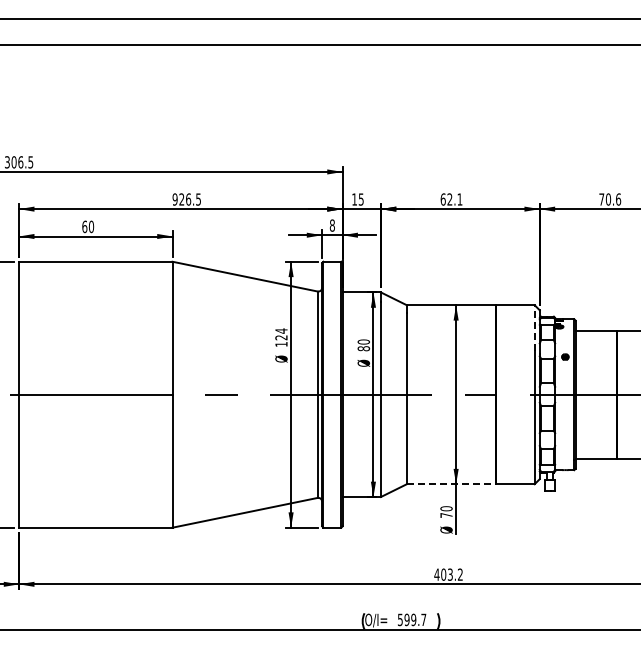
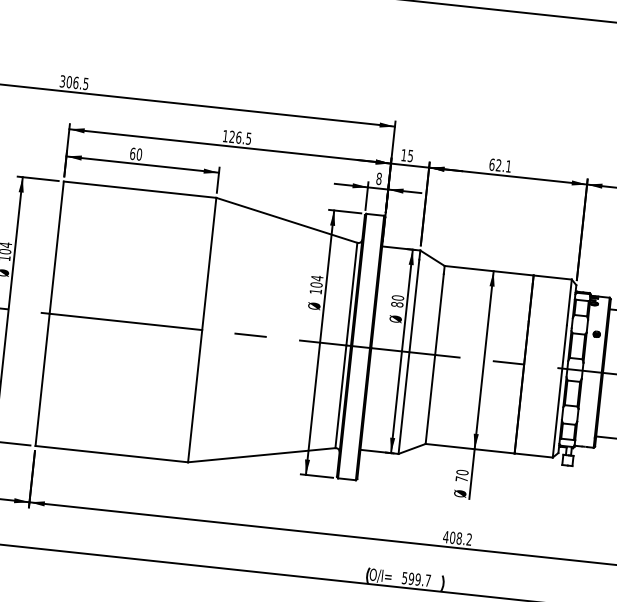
text: (174, 199) -> (224, 136), 926.5 -> 126.5
line: (534, 328) -> (569, 302), dashed -> solid
text: (281, 337) -> (316, 284), 124 -> 104
line: (451, 484) -> (470, 448), dashed -> solid
text: (449, 574) -> (458, 538), 403.2 -> 408.2

